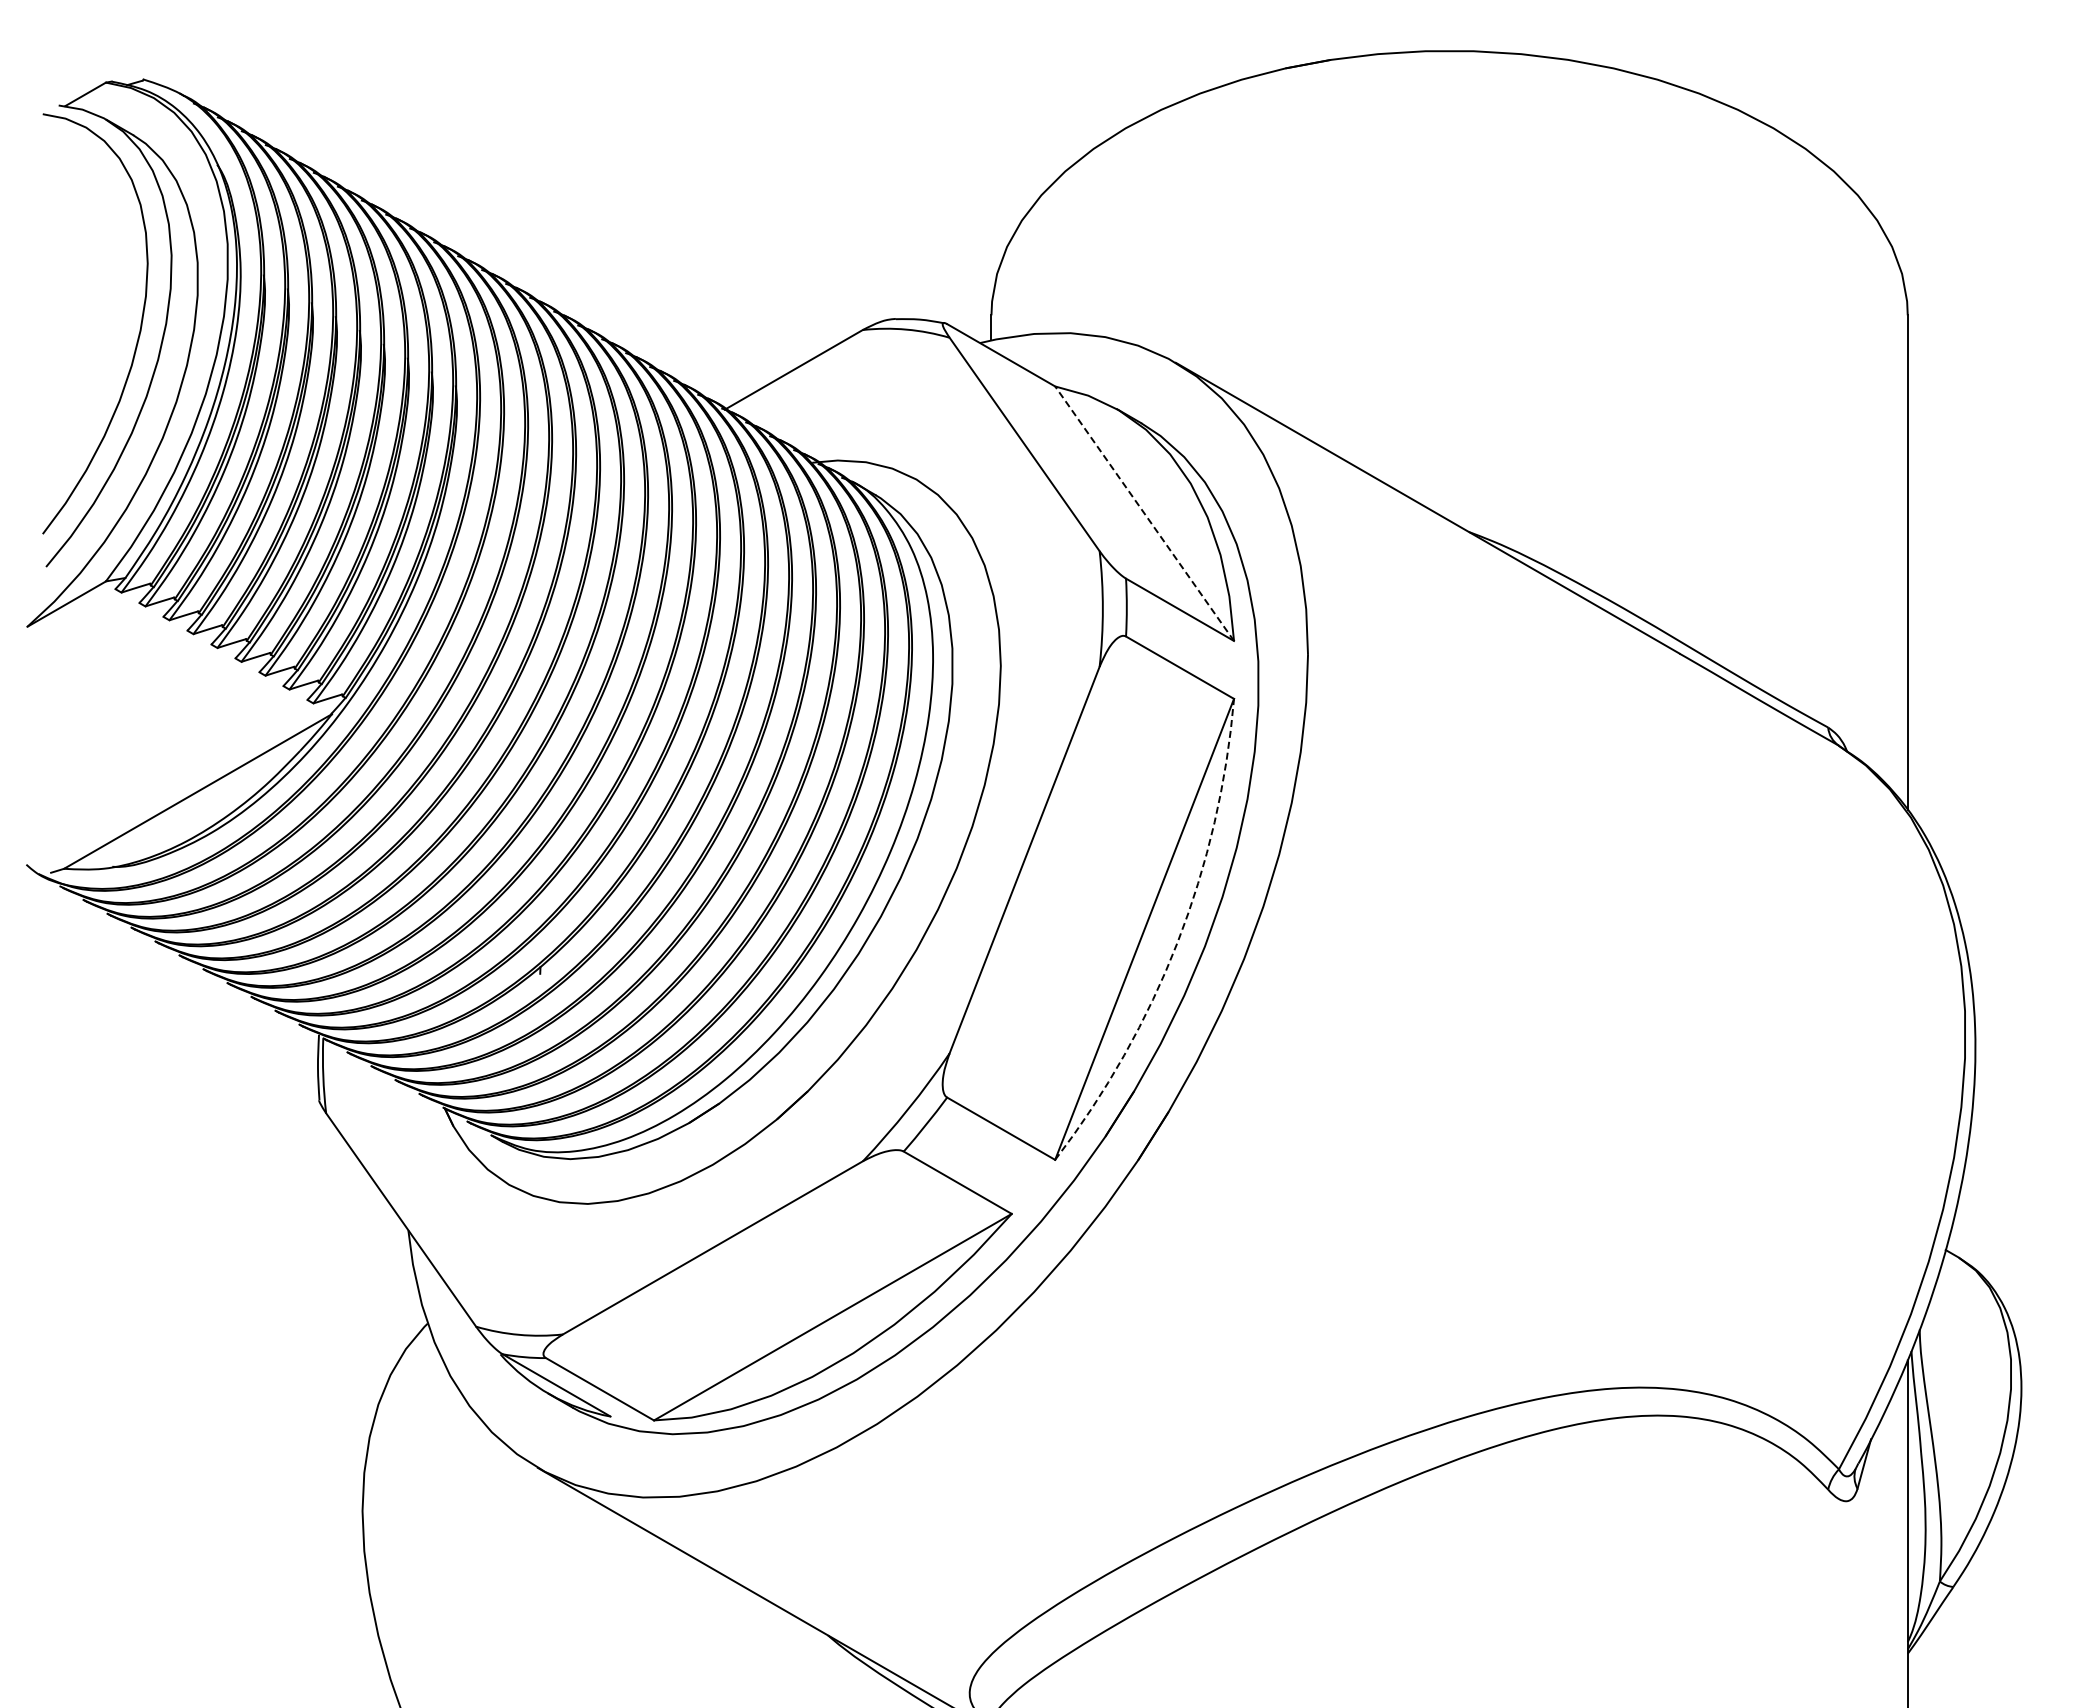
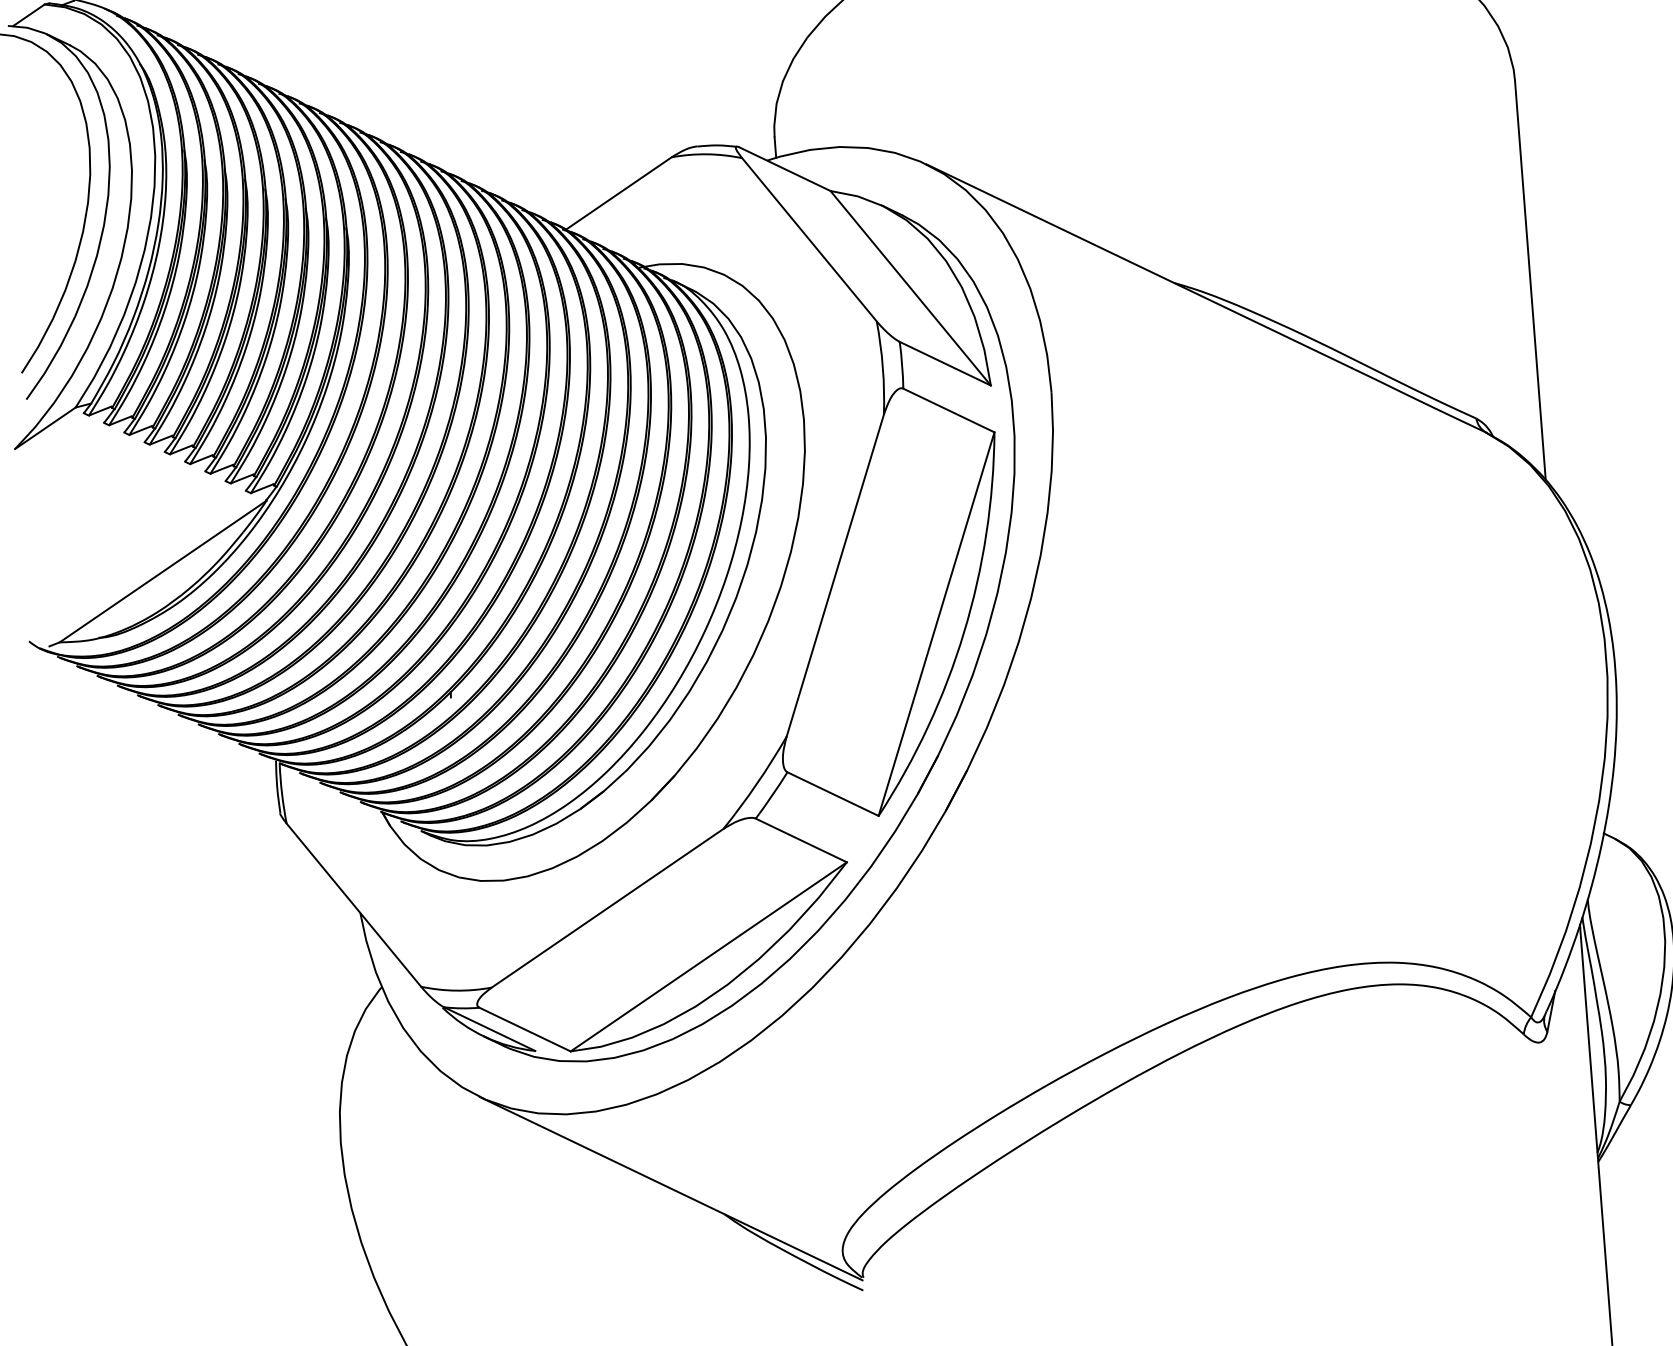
line: (1144, 513) -> (910, 288), dashed -> solid
arc: (1177, 942) -> (963, 632), dashed -> solid

